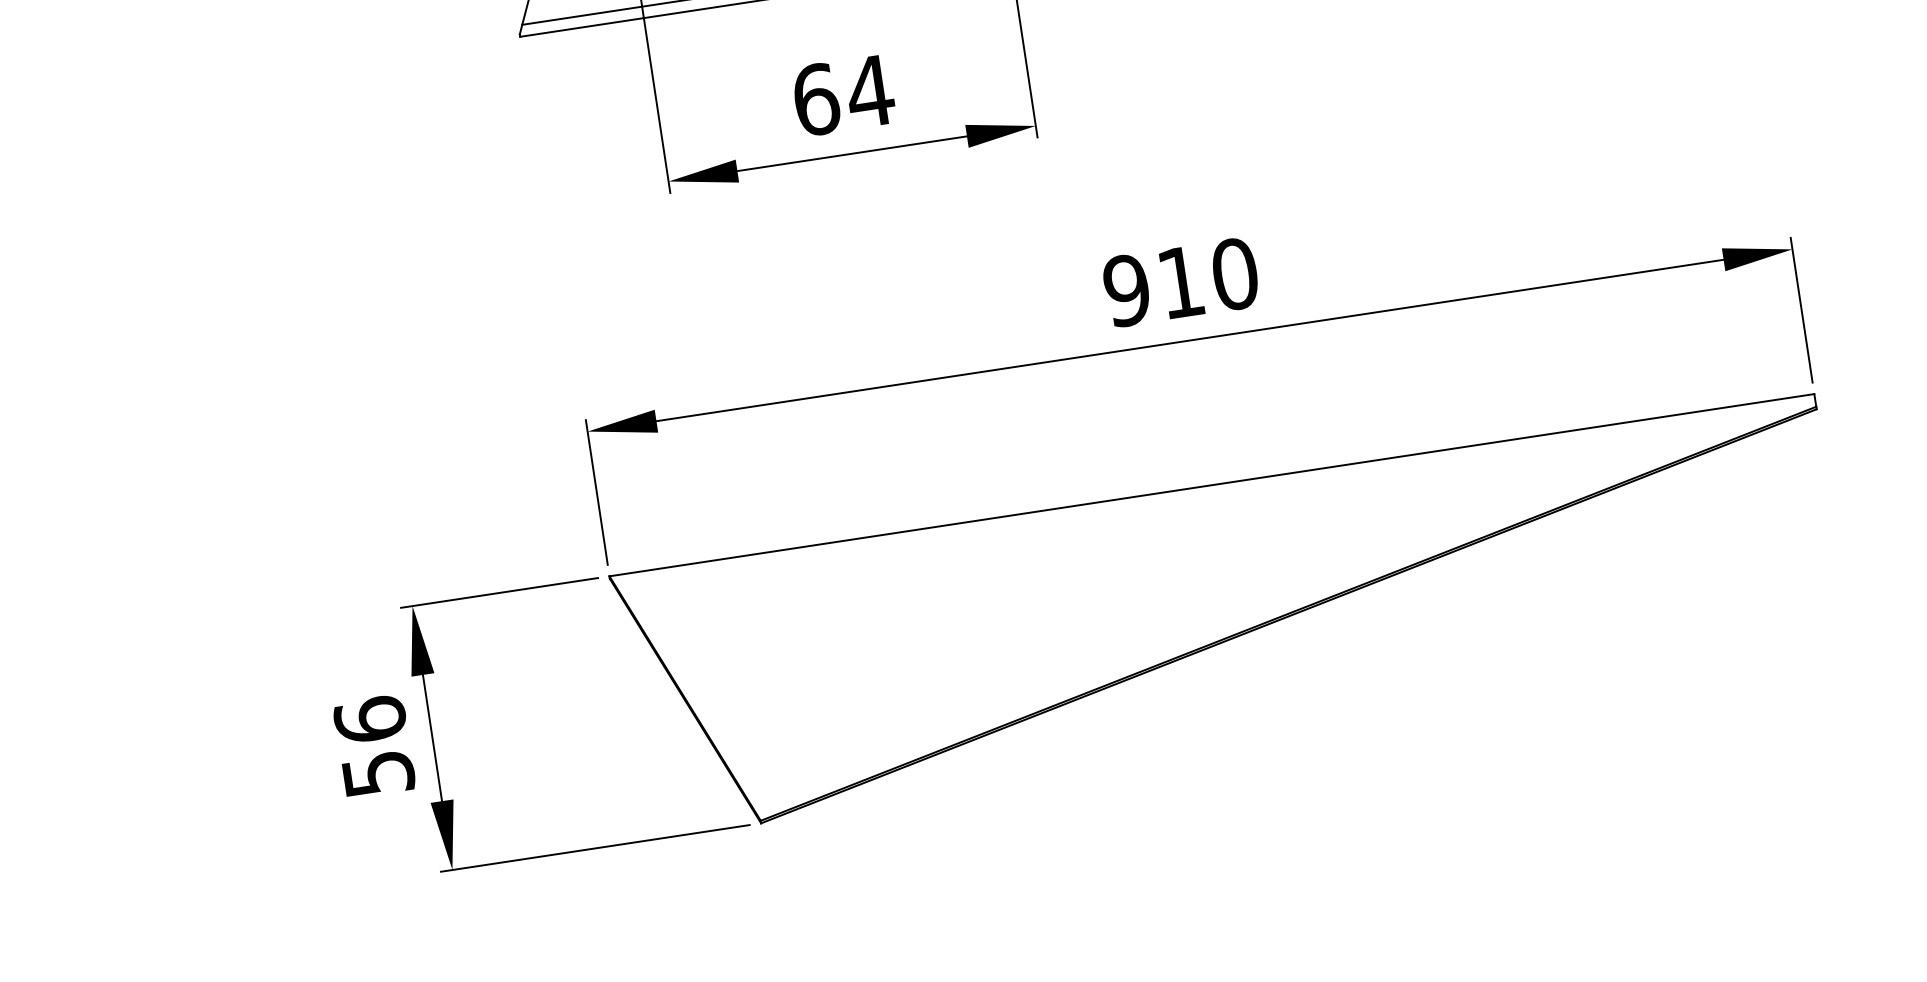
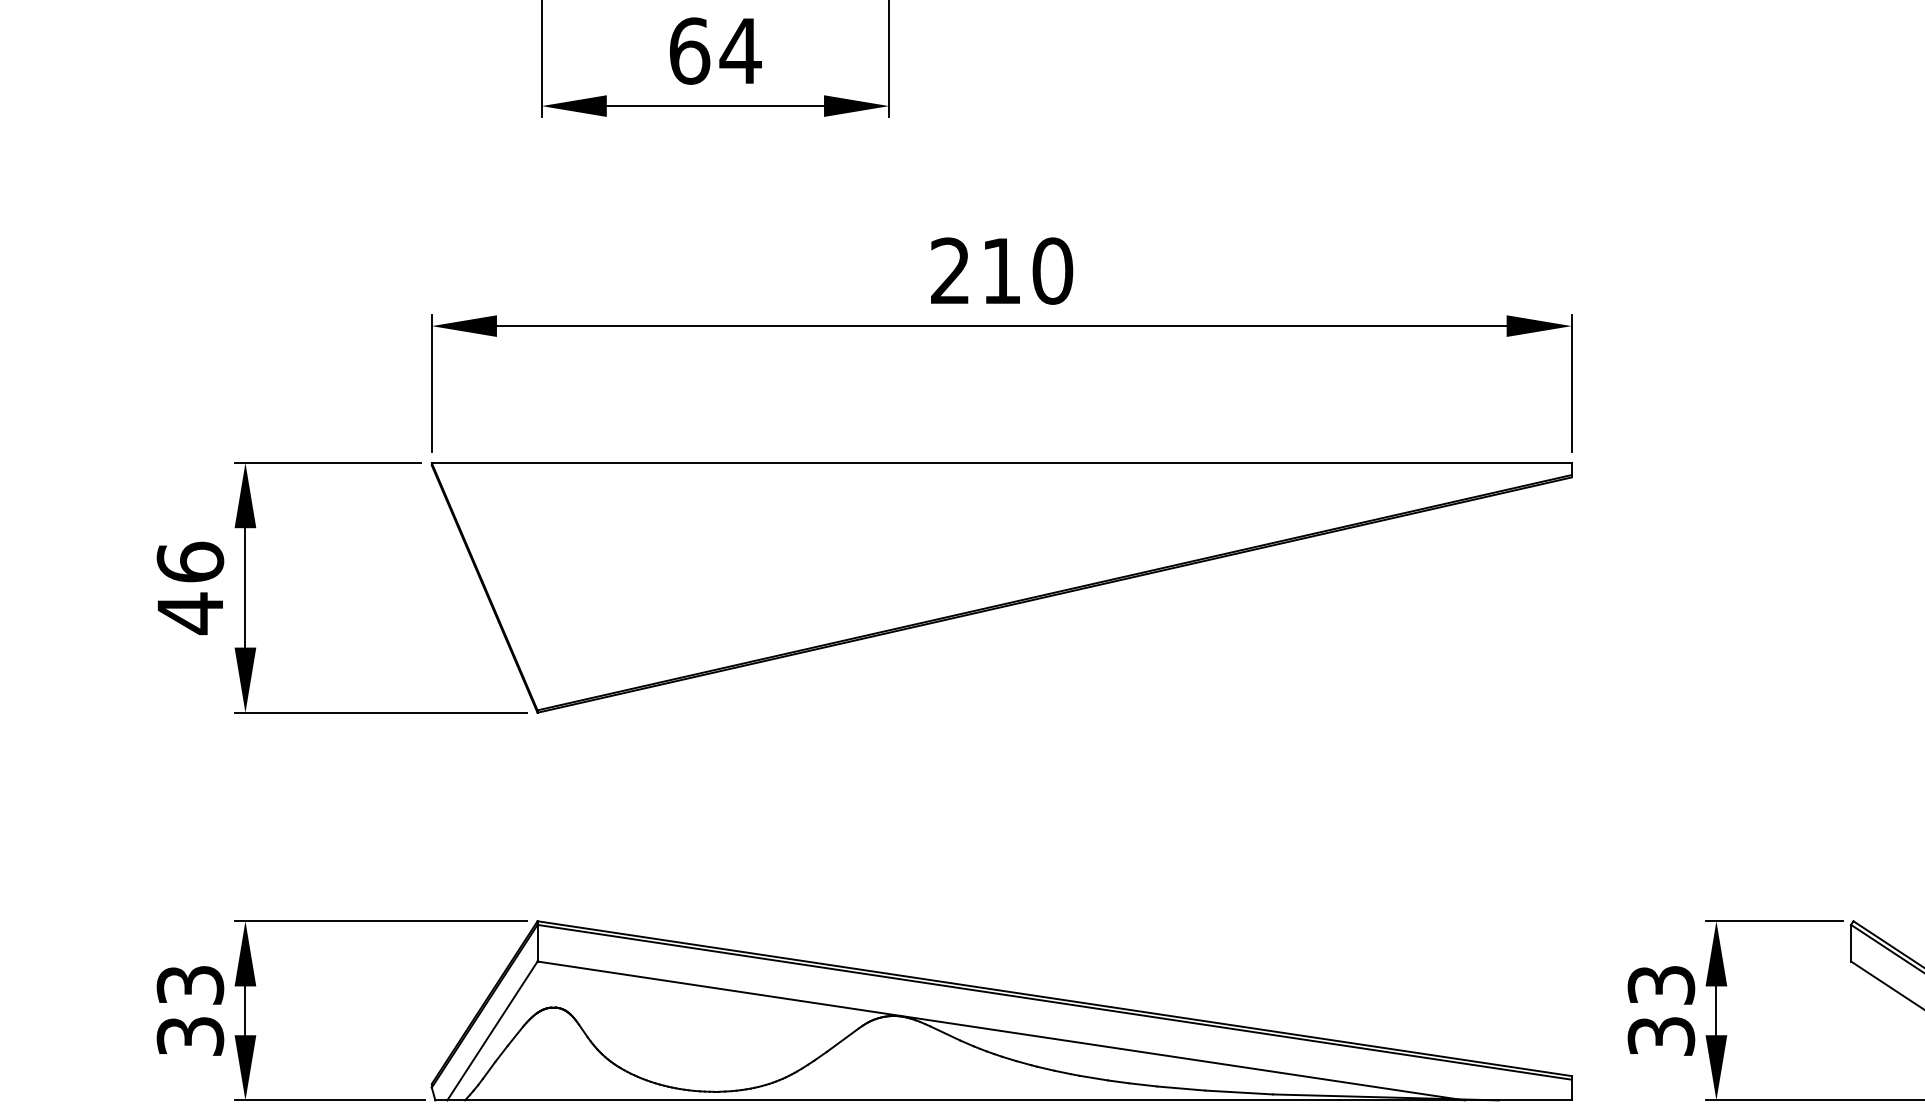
text: (1126, 289) -> (950, 270), 910 -> 210
text: (378, 773) -> (190, 613), 56 -> 46

